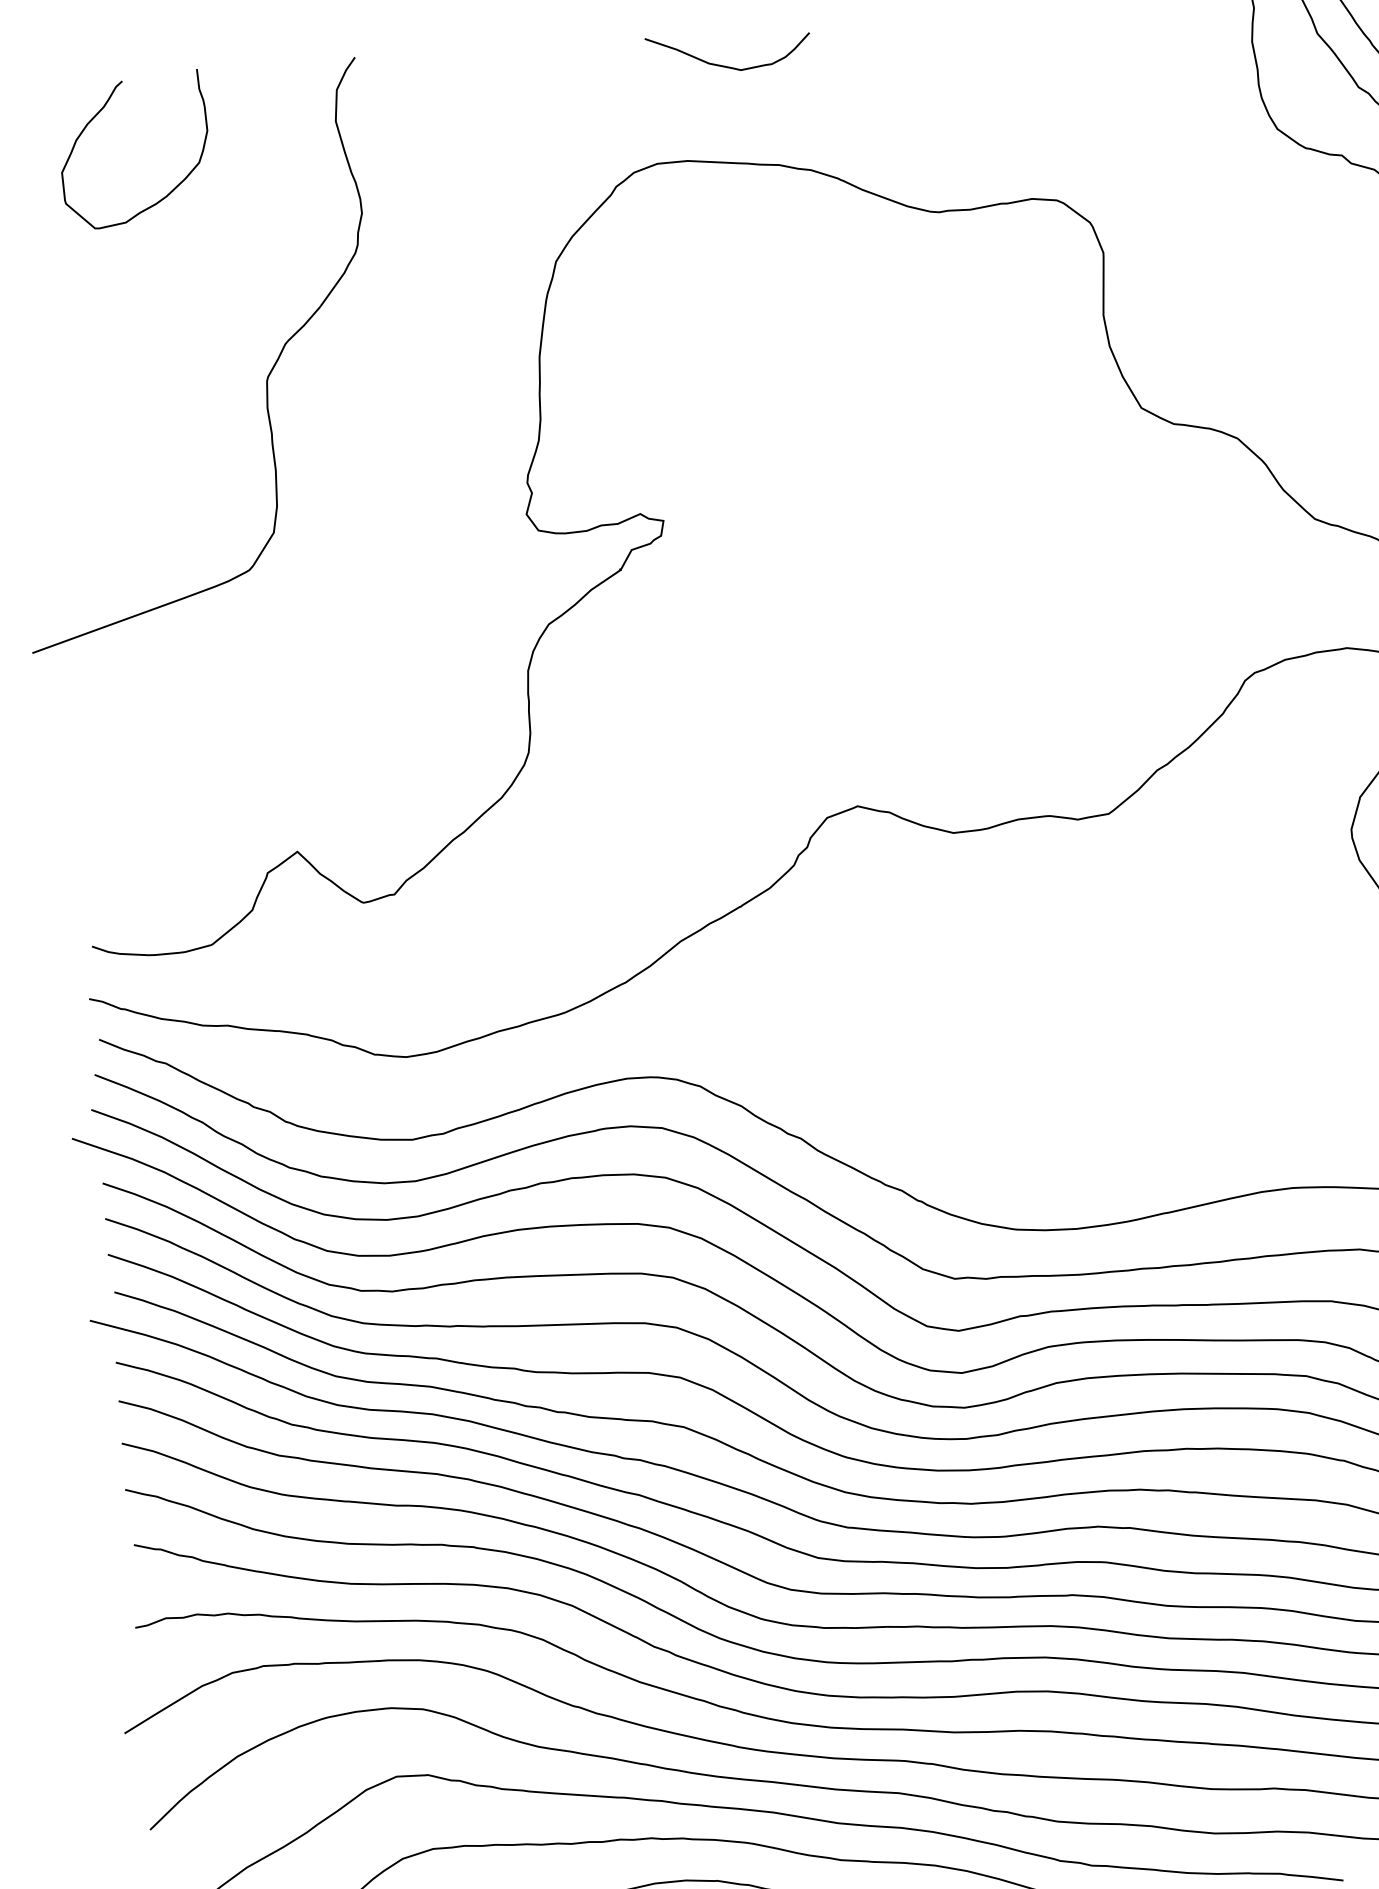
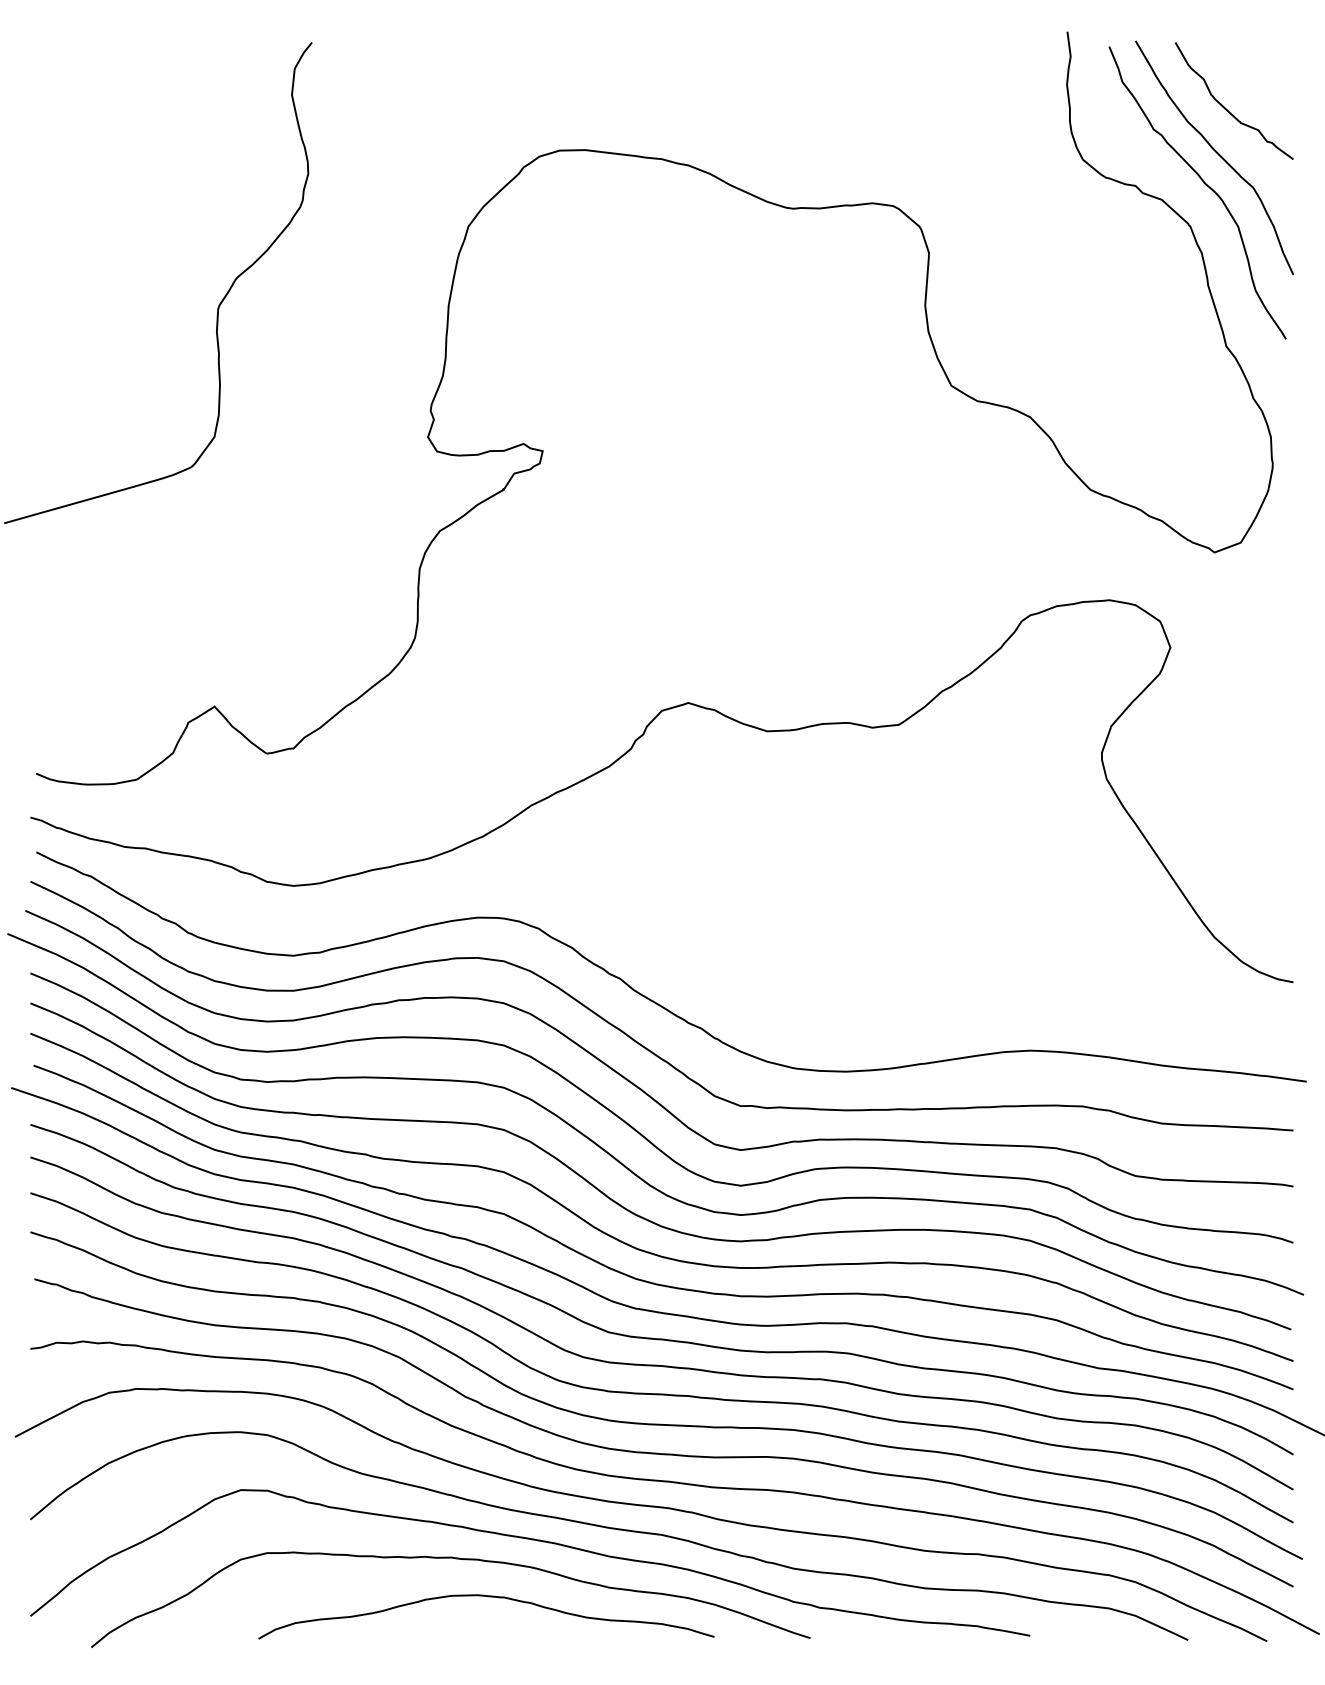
curve: (727, 65) -> (624, 72), removed
curve: (99, 114) -> (93, 74), removed

